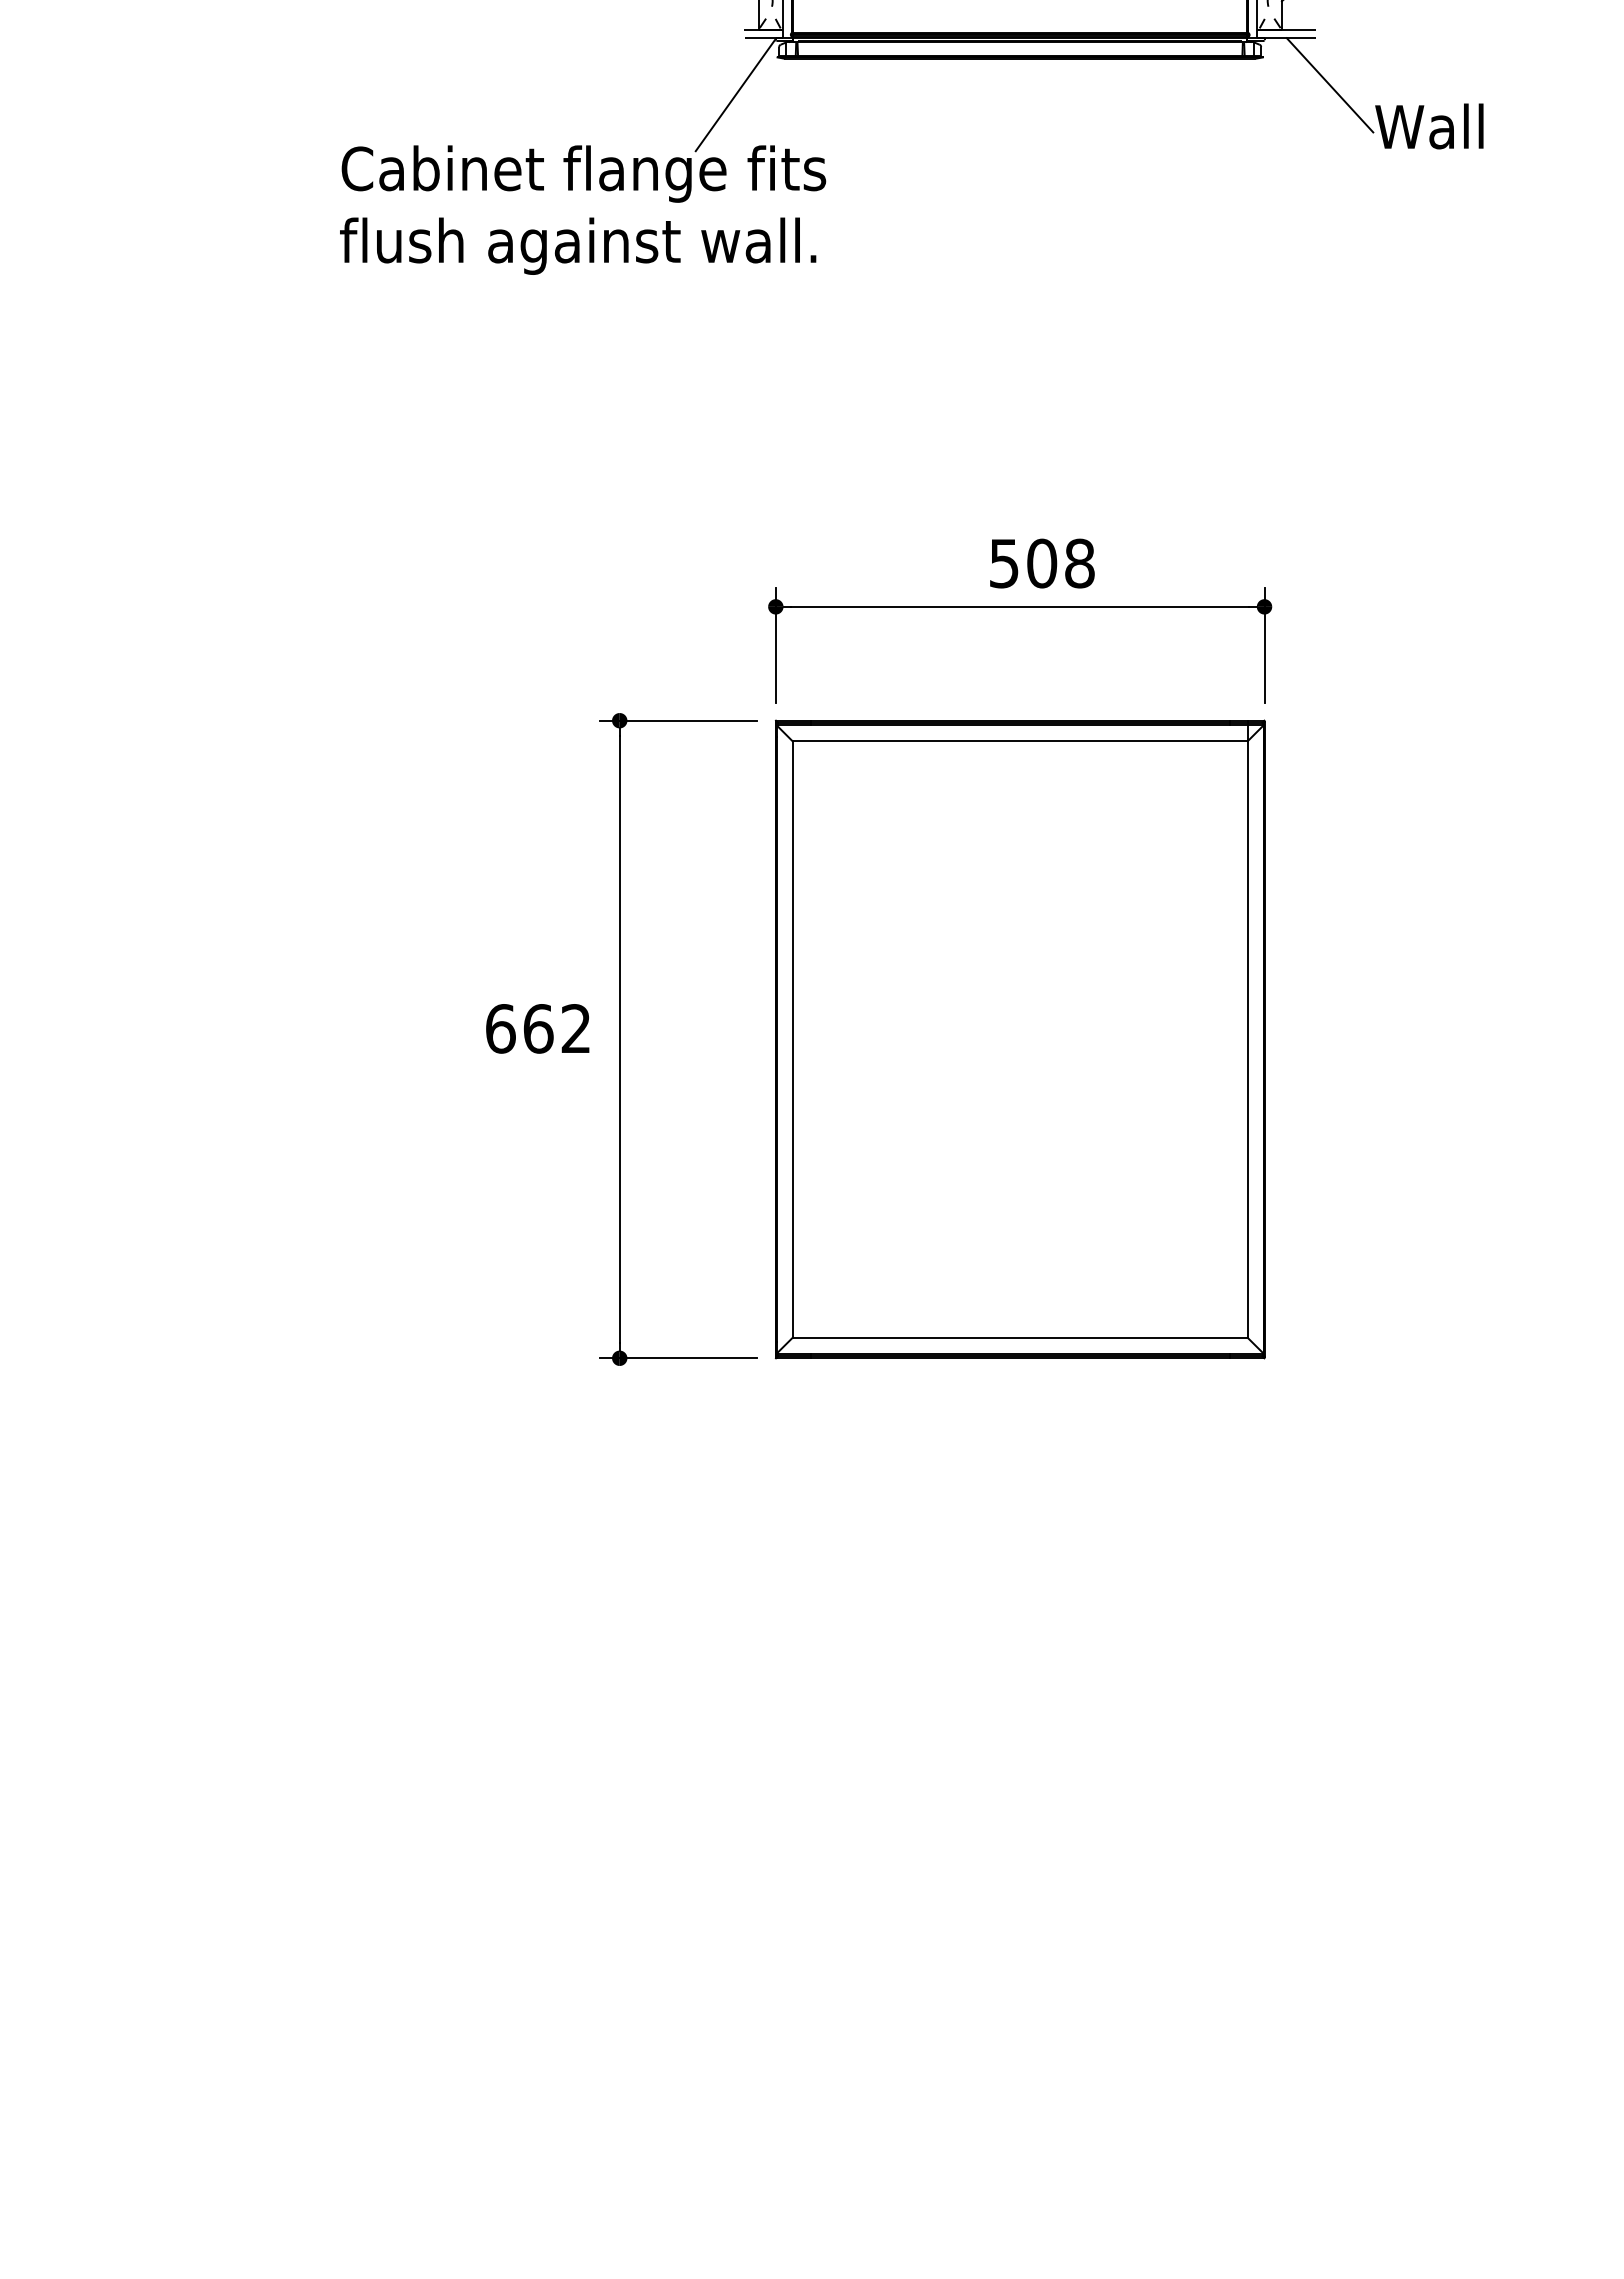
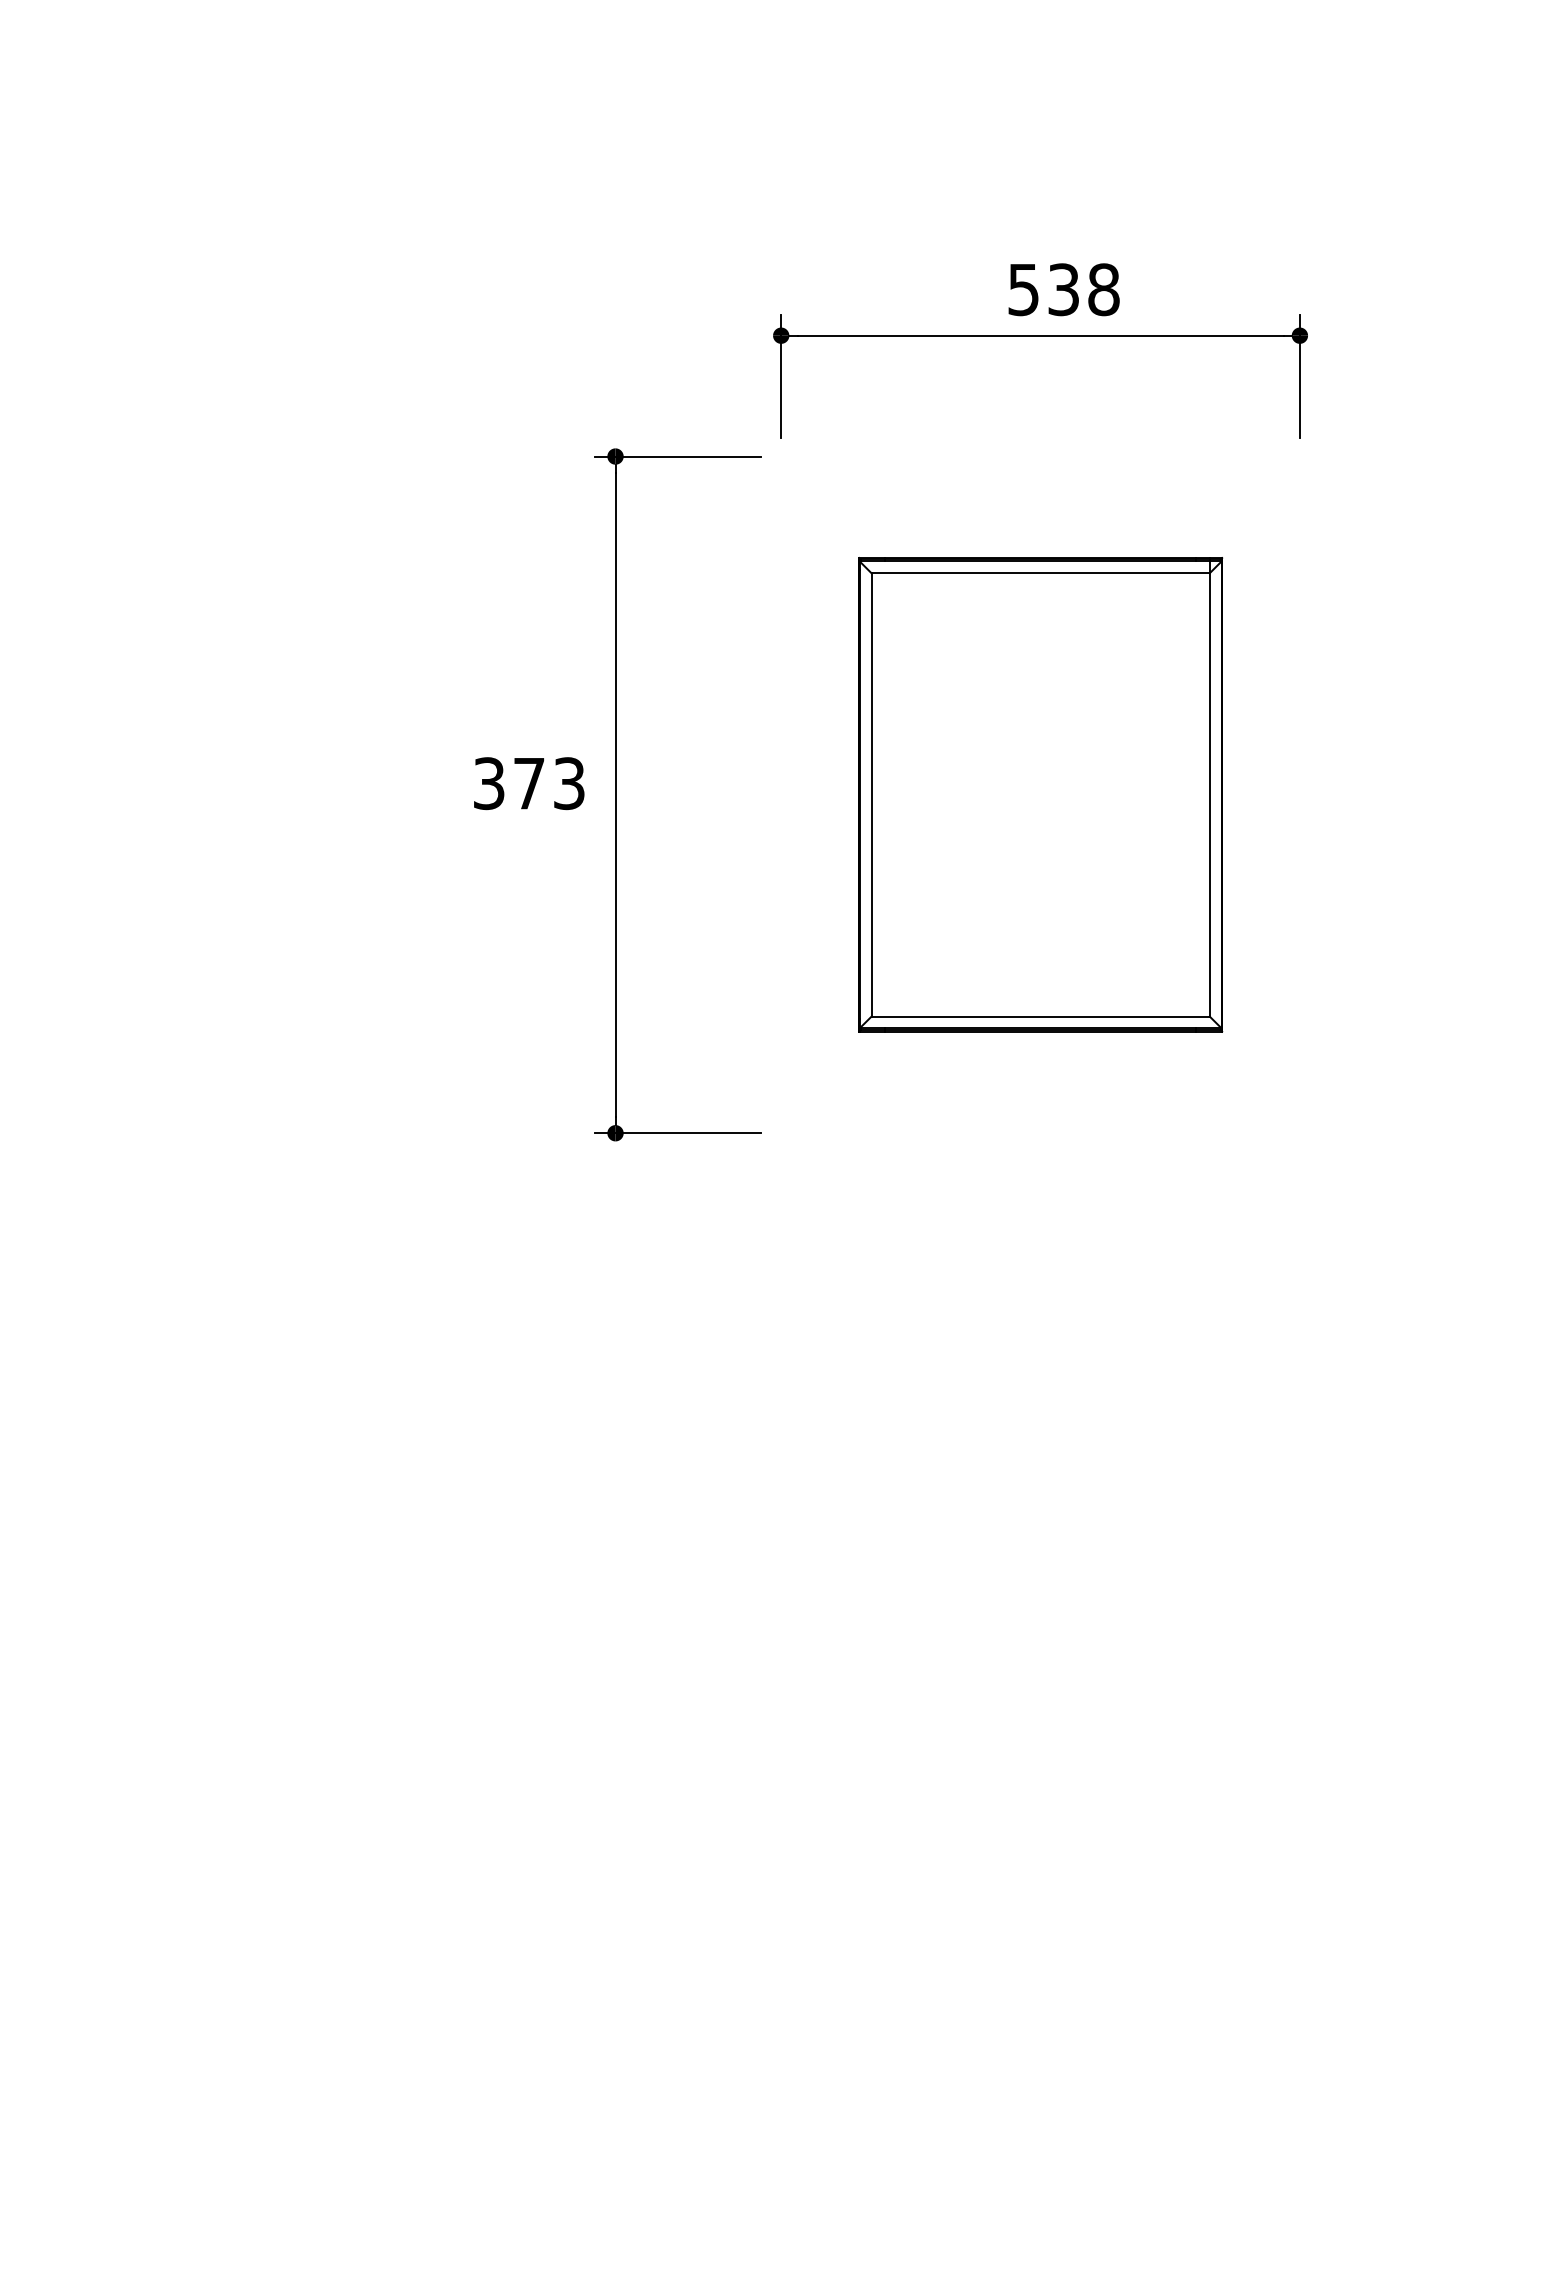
text: (1042, 563) -> (1064, 289), 508 -> 538
text: (538, 1028) -> (529, 783), 662 -> 373
part: (1020, 1039) -> (1040, 794), size x0.7

